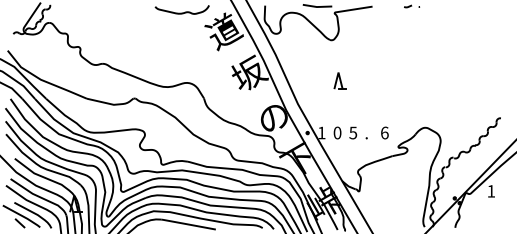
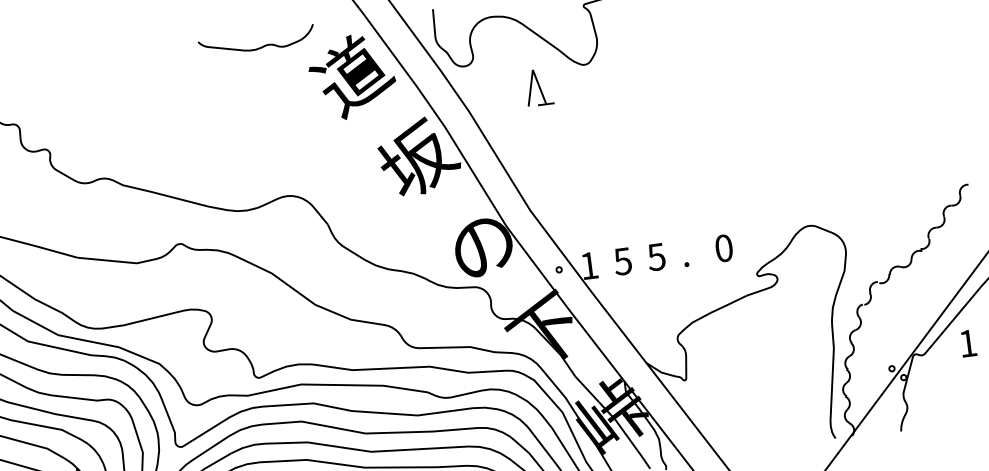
part: (339, 80) -> (537, 86), moved
text: (337, 132) -> (622, 260), 0 -> 5
text: (384, 132) -> (723, 247), 6 -> 0

